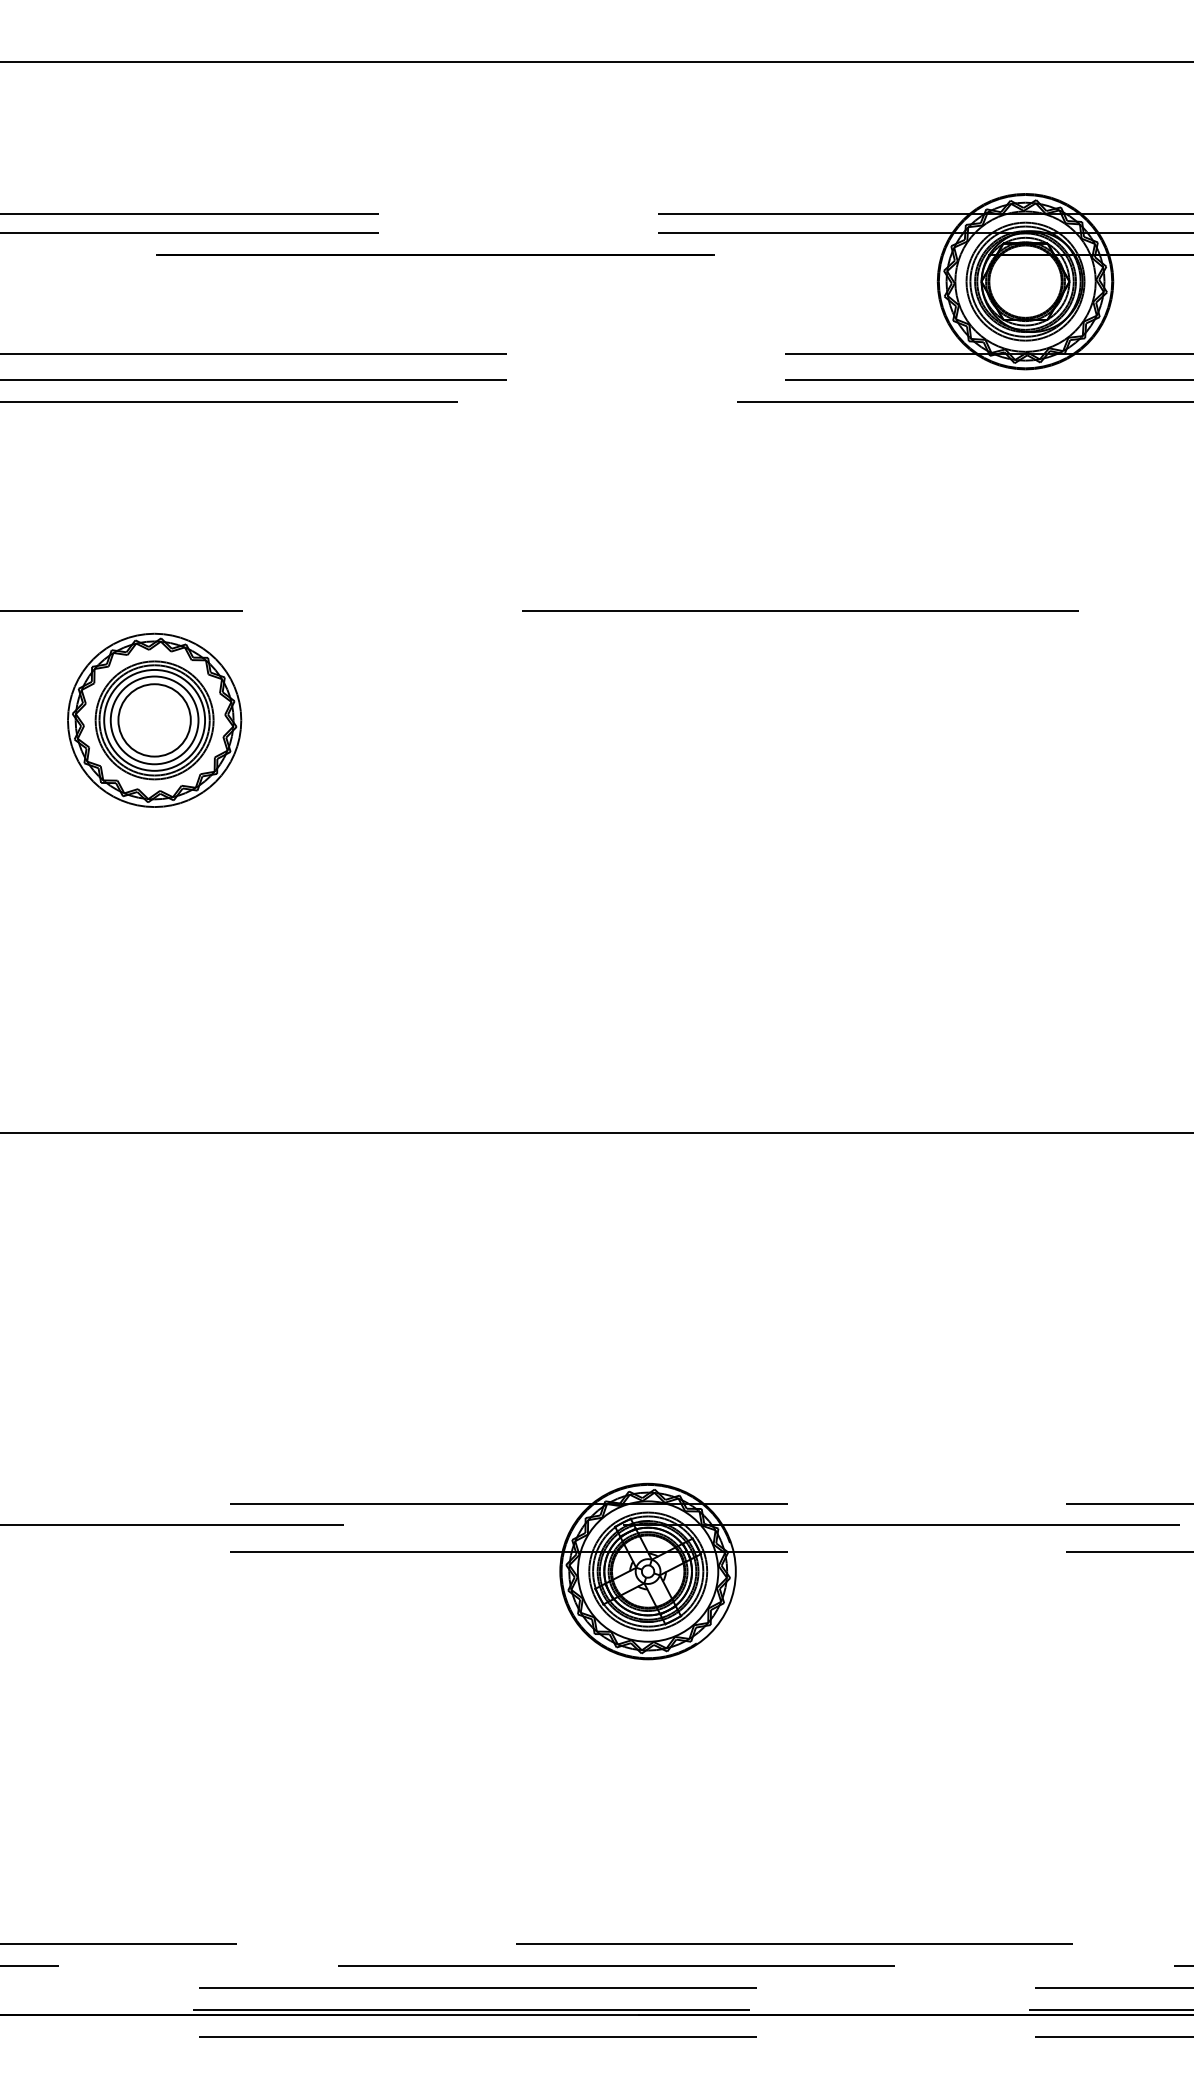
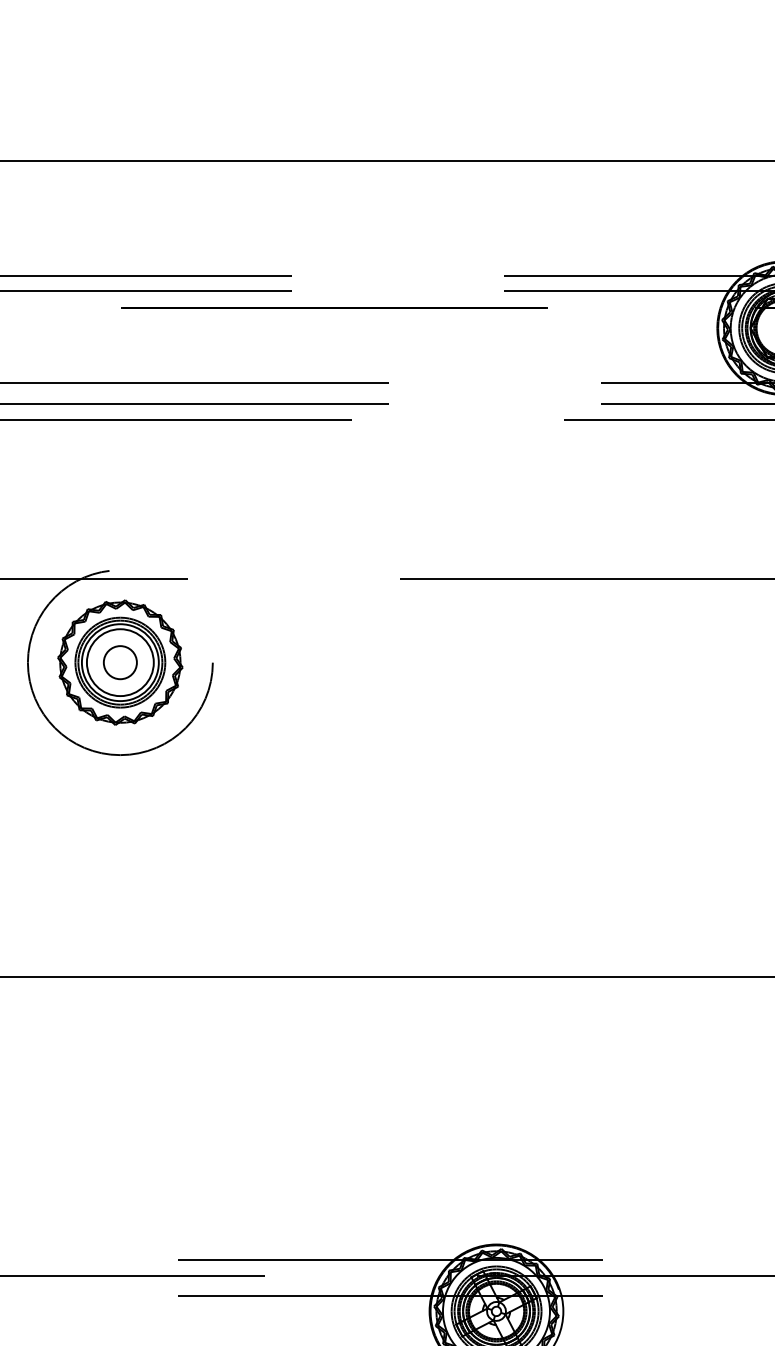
circle: (154, 720) -> (120, 662), size x0.6
circle: (154, 720) -> (120, 662), size x1.4

